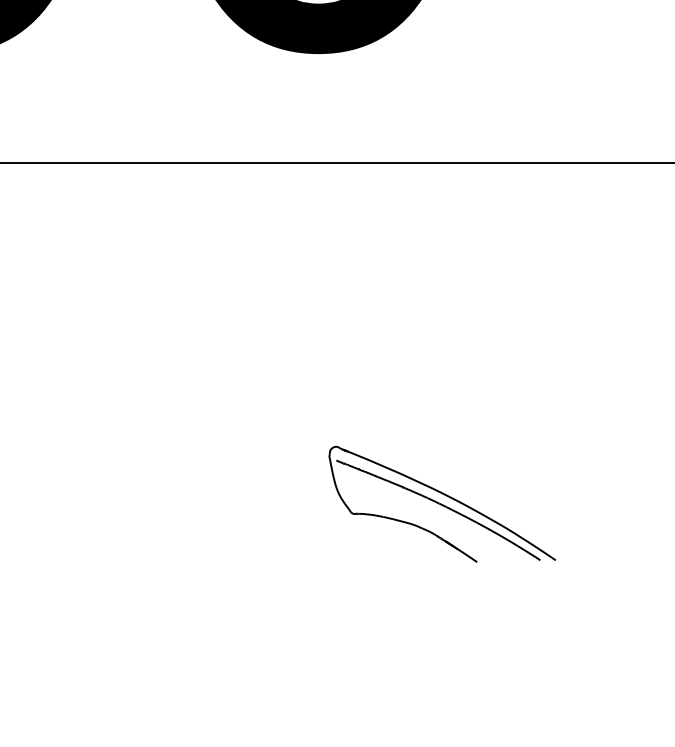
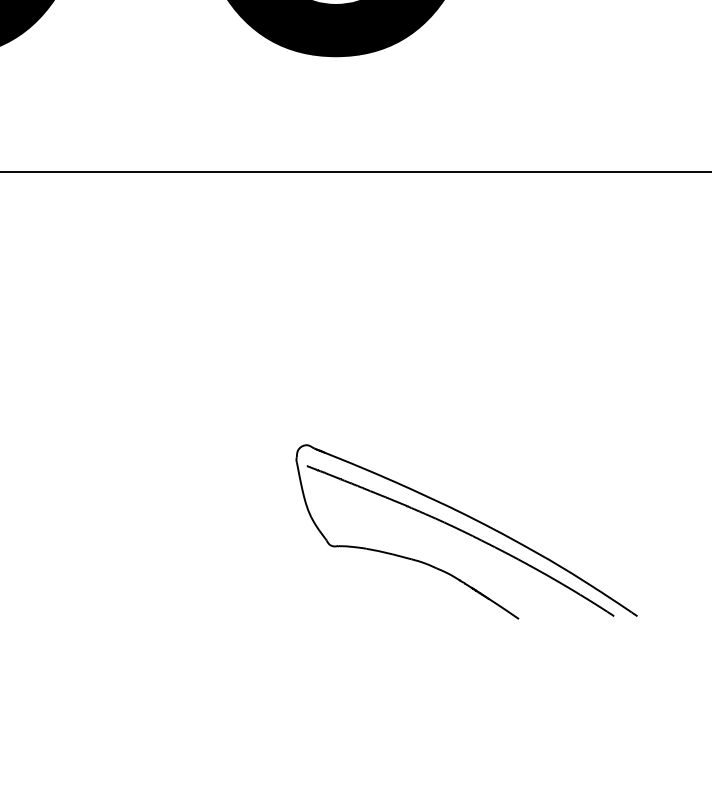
part: (442, 504) -> (466, 532), size x1.43

